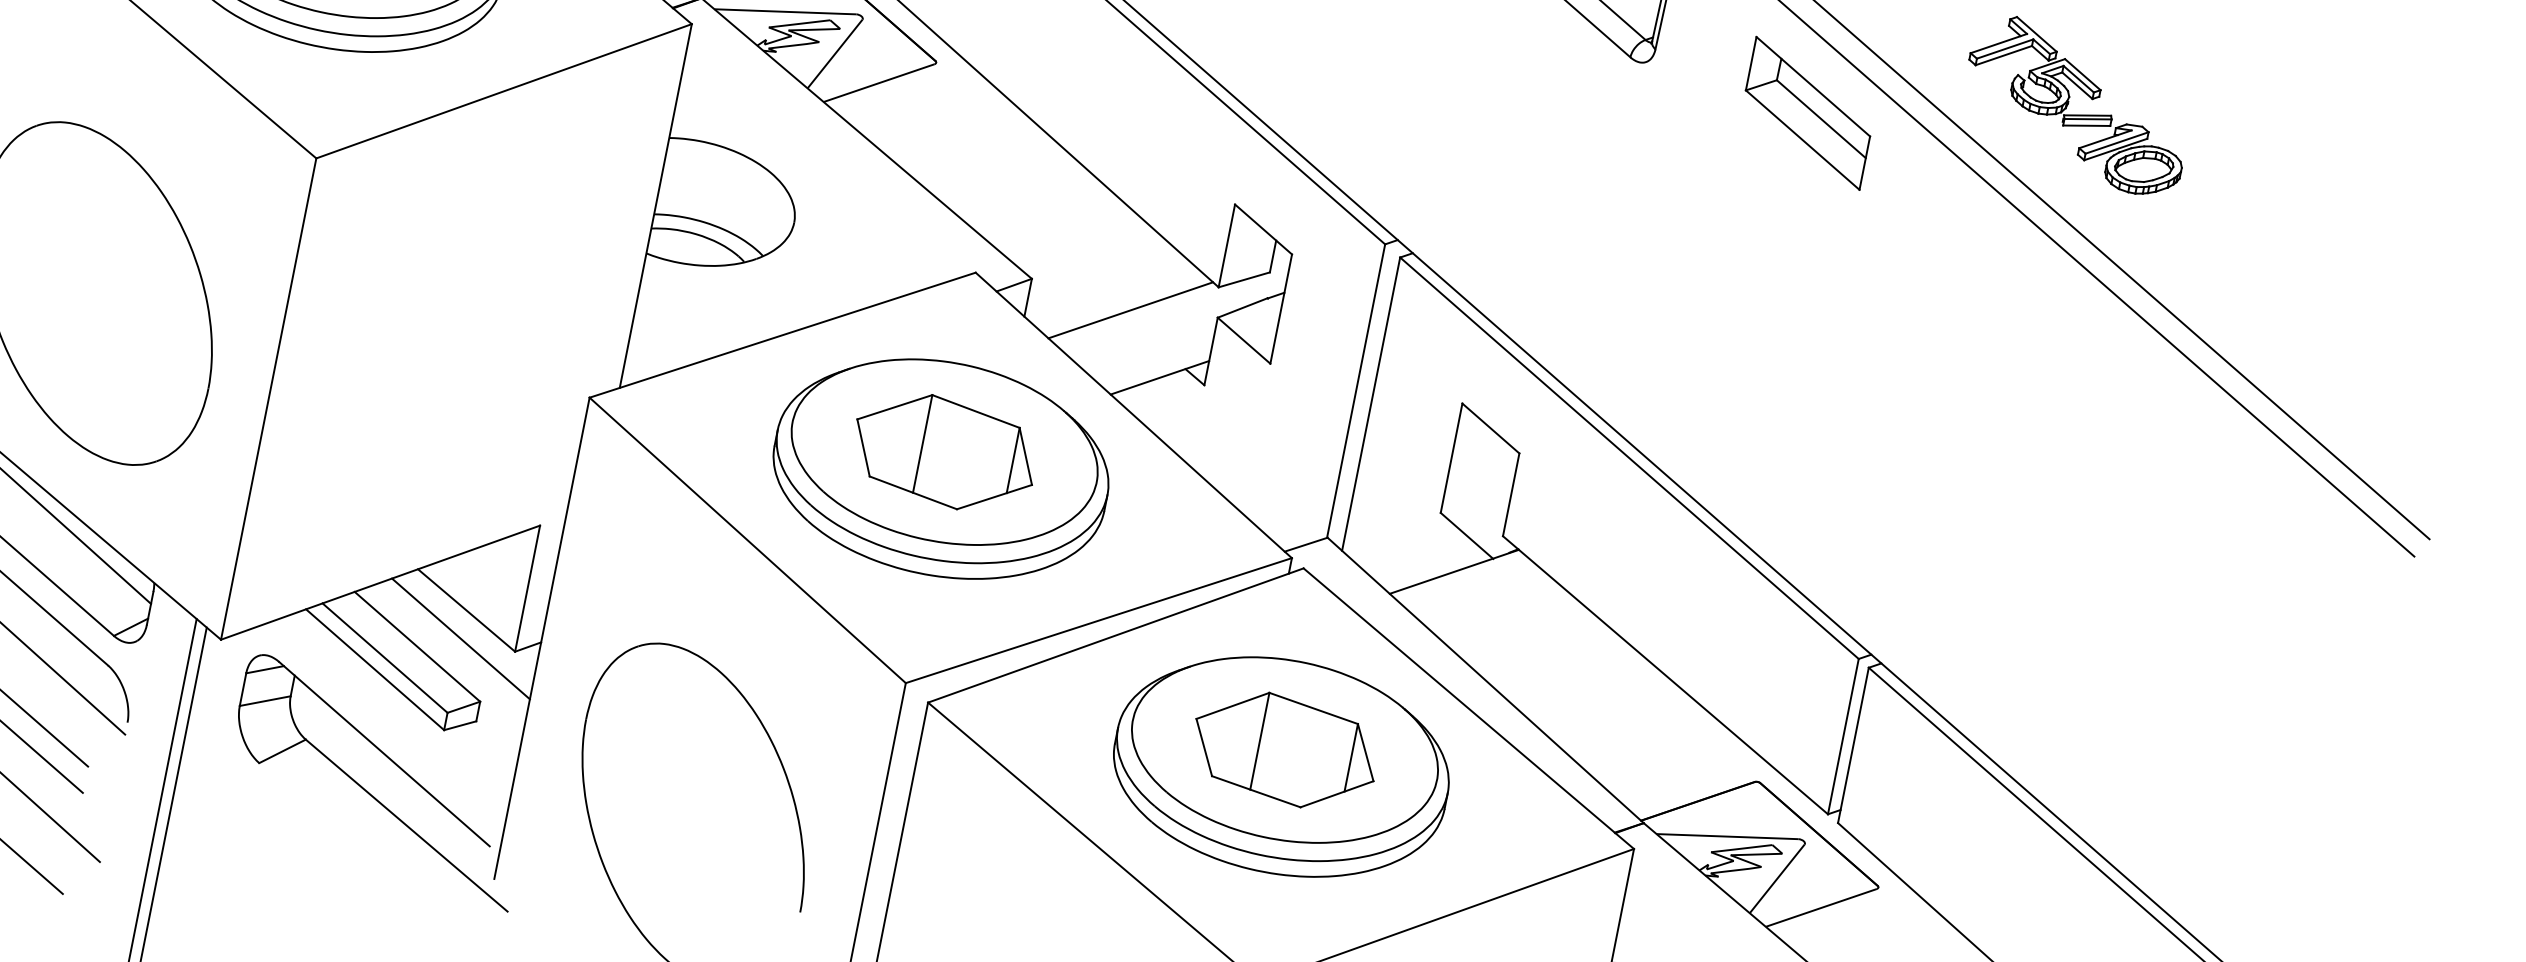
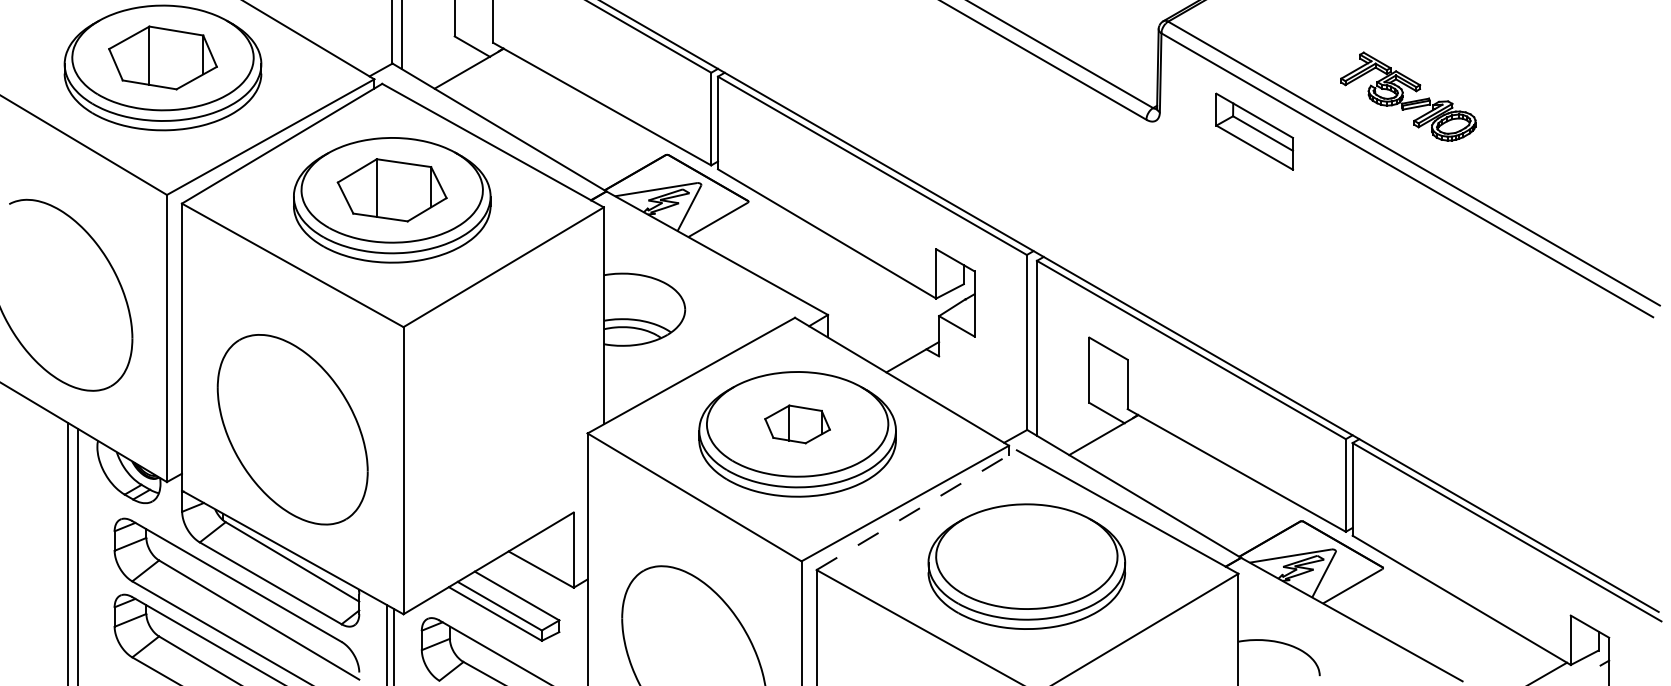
line: (1131, 309) -> (888, 321), removed
part: (944, 452) -> (797, 424), size x0.6
line: (1115, 636) -> (916, 510), solid -> dashed
line: (459, 638) -> (540, 586), removed
part: (1284, 749) -> (1026, 556), removed

